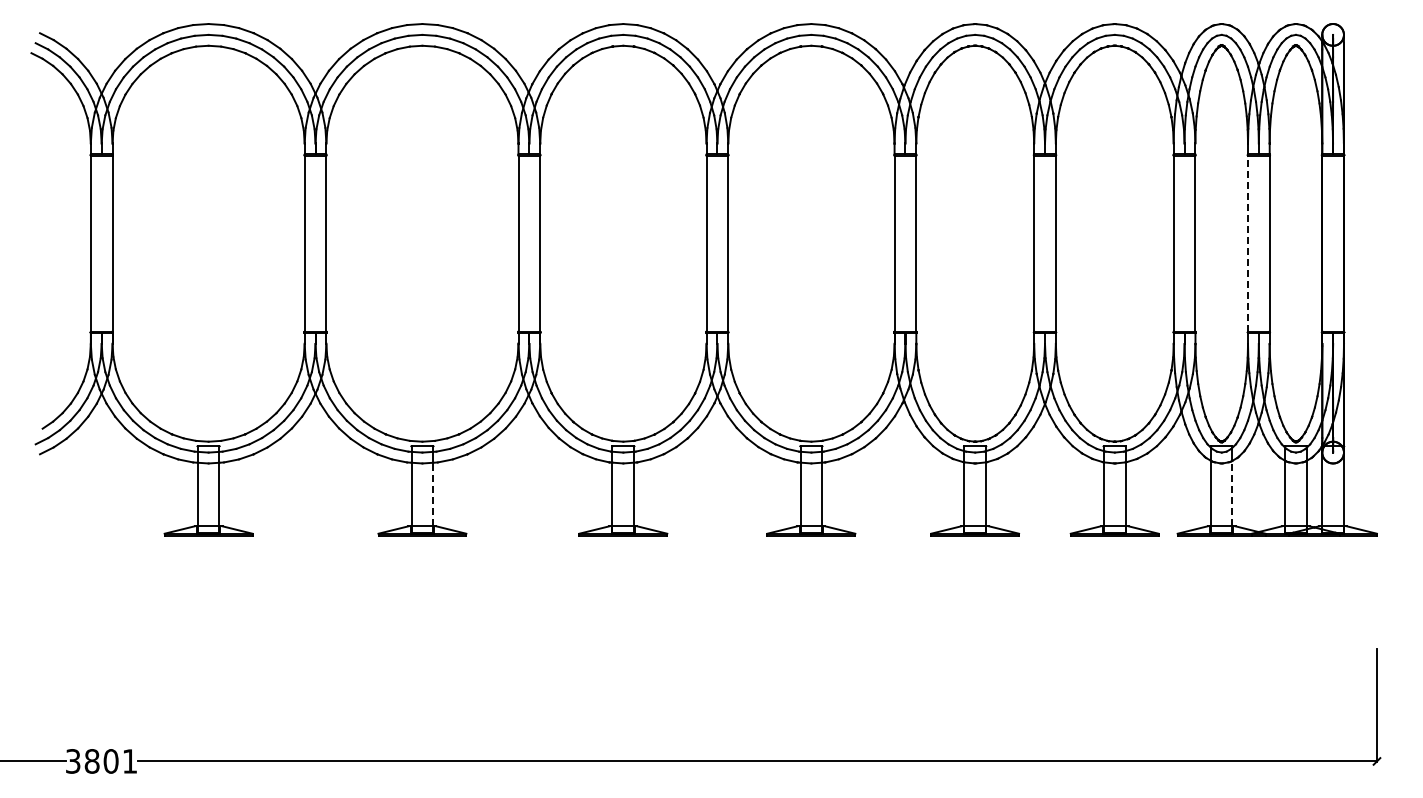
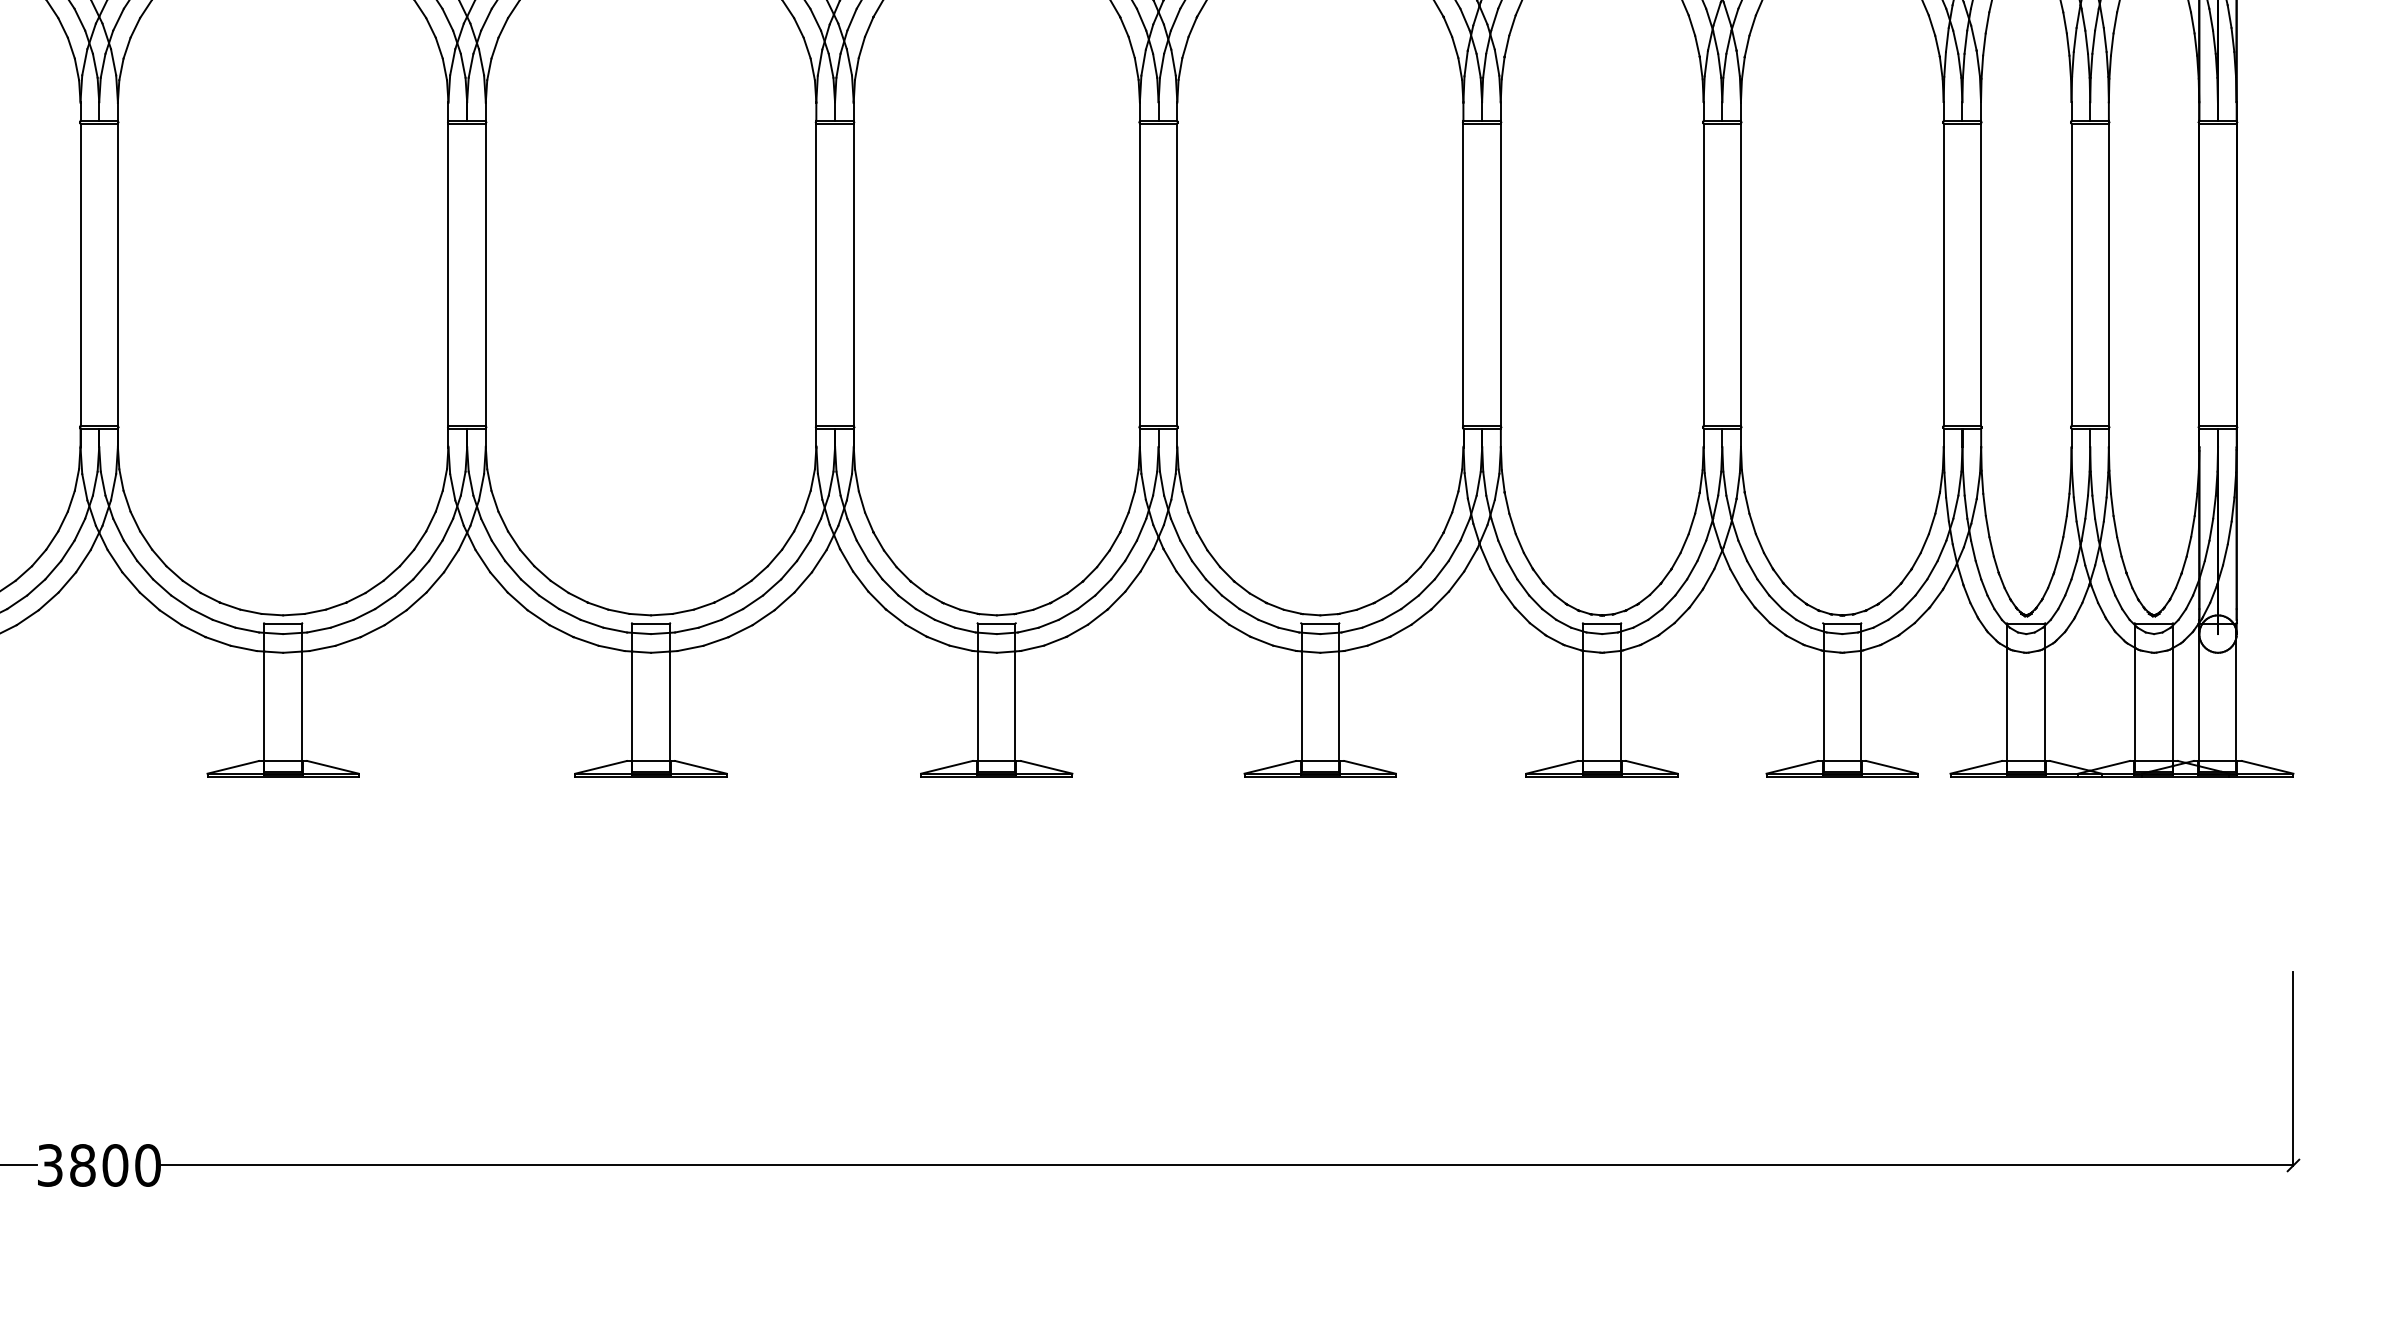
line: (1248, 243) -> (2072, 274), dashed -> solid
line: (1232, 493) -> (2044, 704), dashed -> solid
line: (433, 494) -> (670, 706), dashed -> solid
text: (129, 761) -> (147, 1165), 3801 -> 3800

